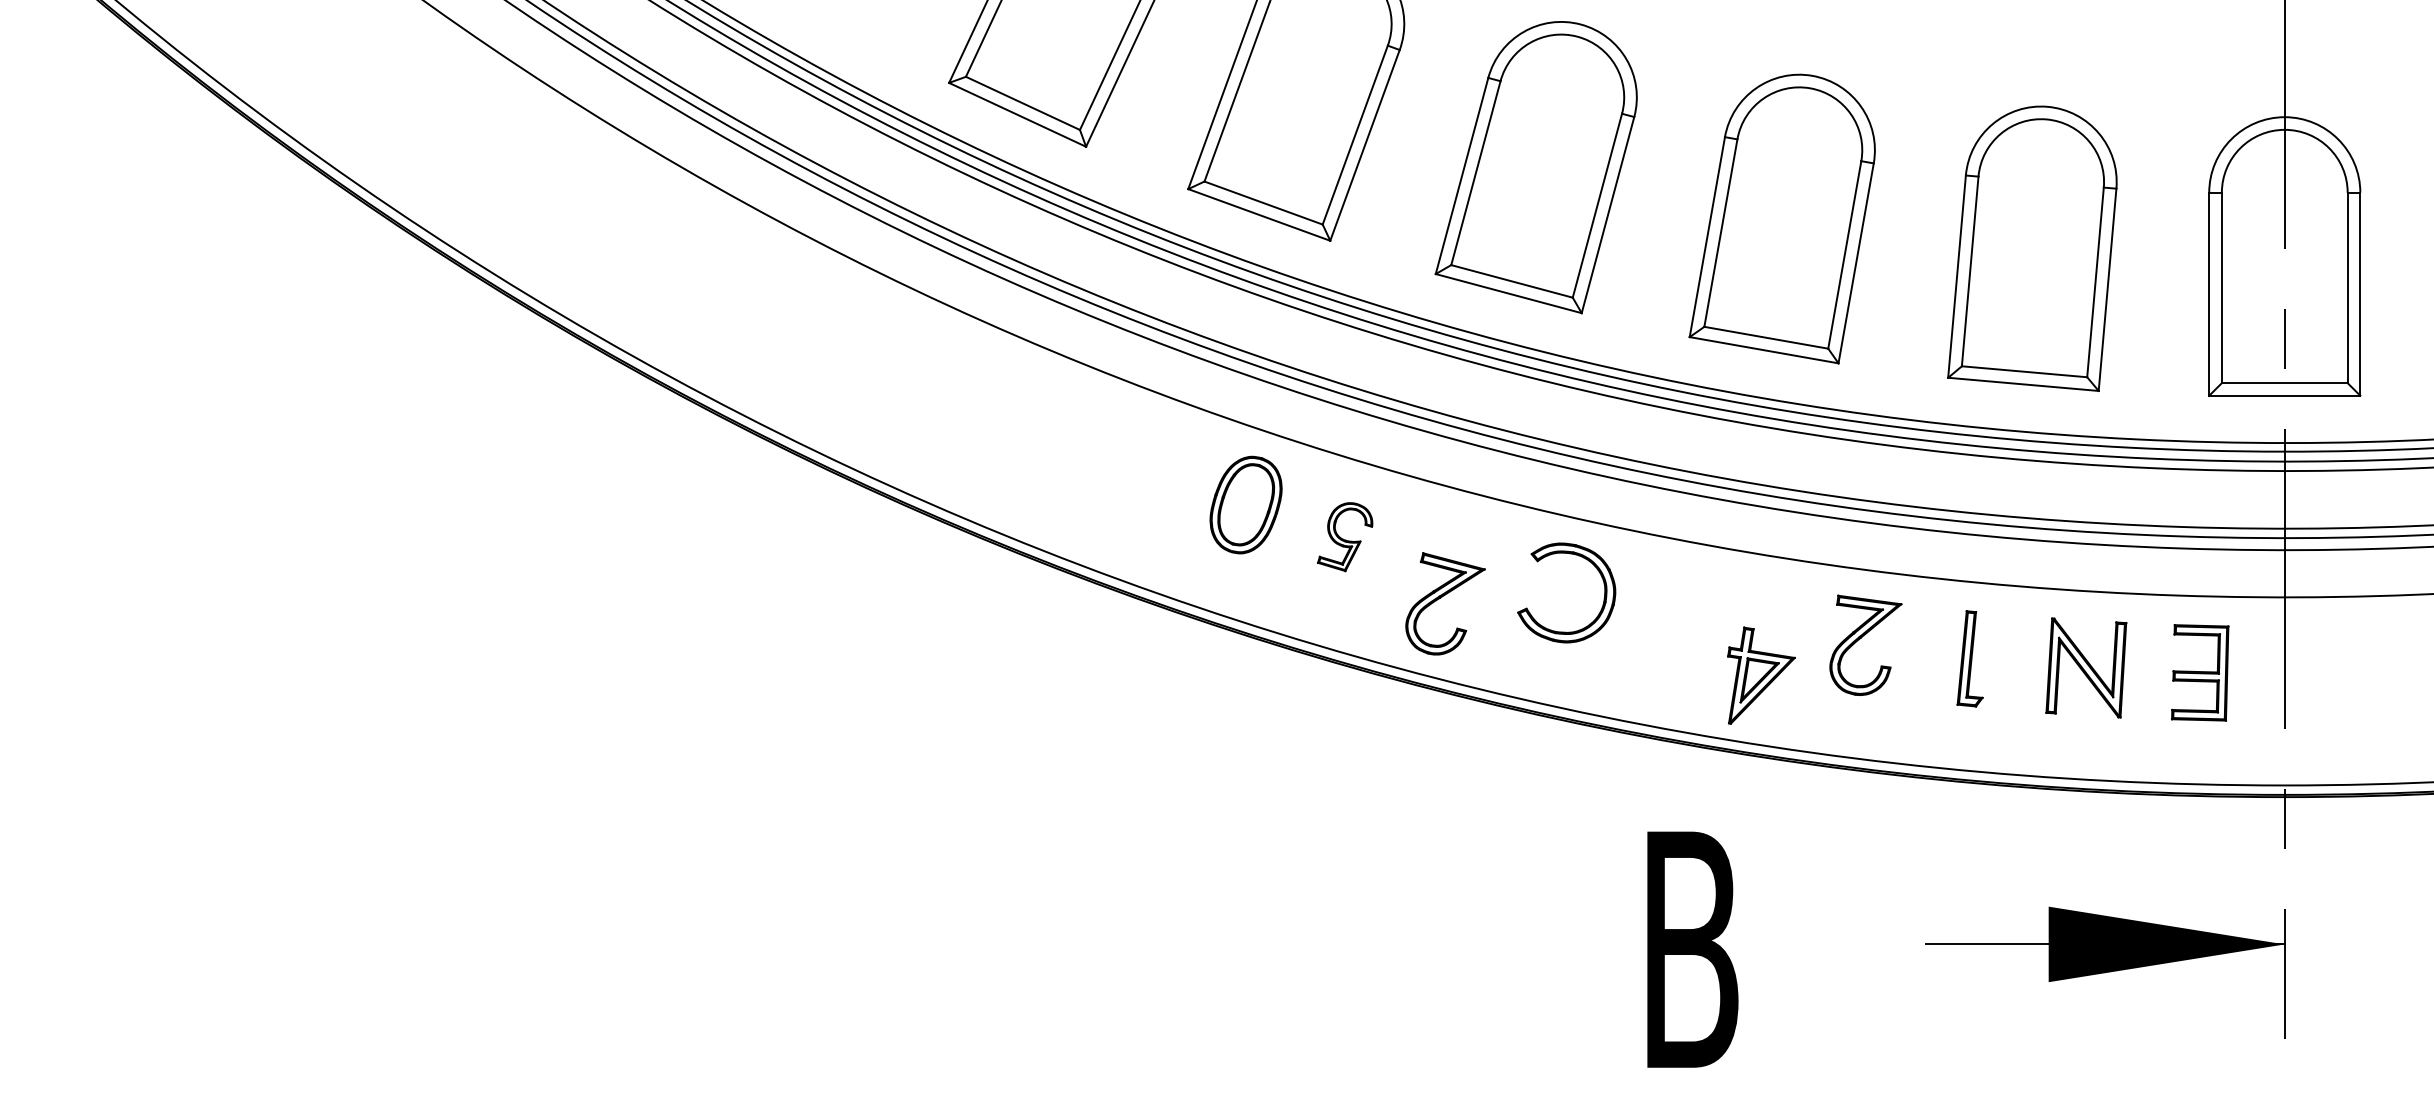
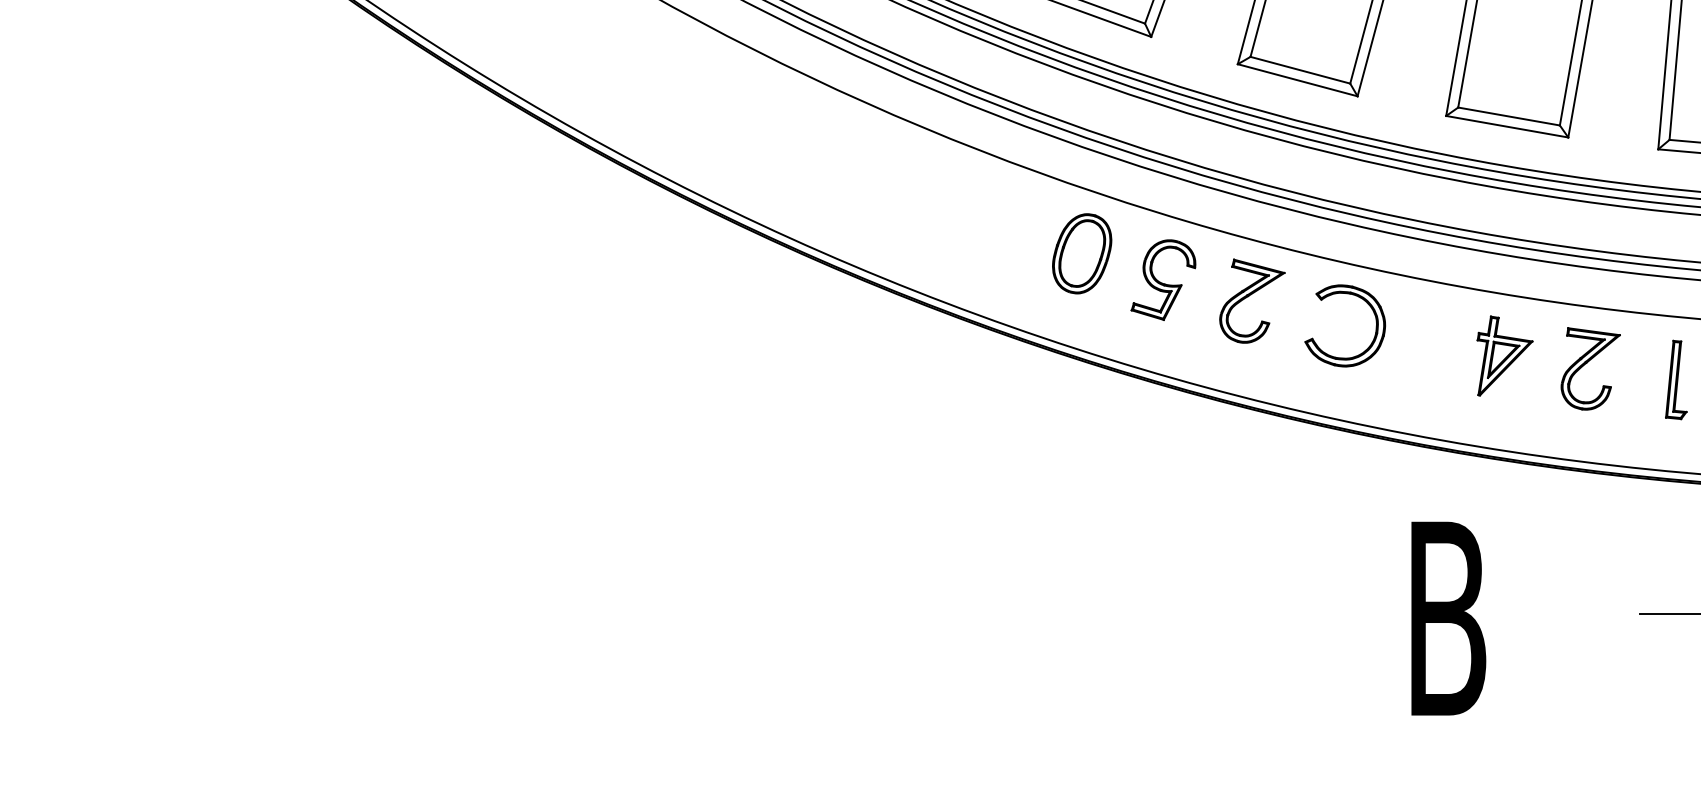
part: (1344, 536) -> (1162, 279), size x1.43
part: (1441, 598) -> (1249, 296), moved
part: (1761, 675) -> (1505, 355), moved

